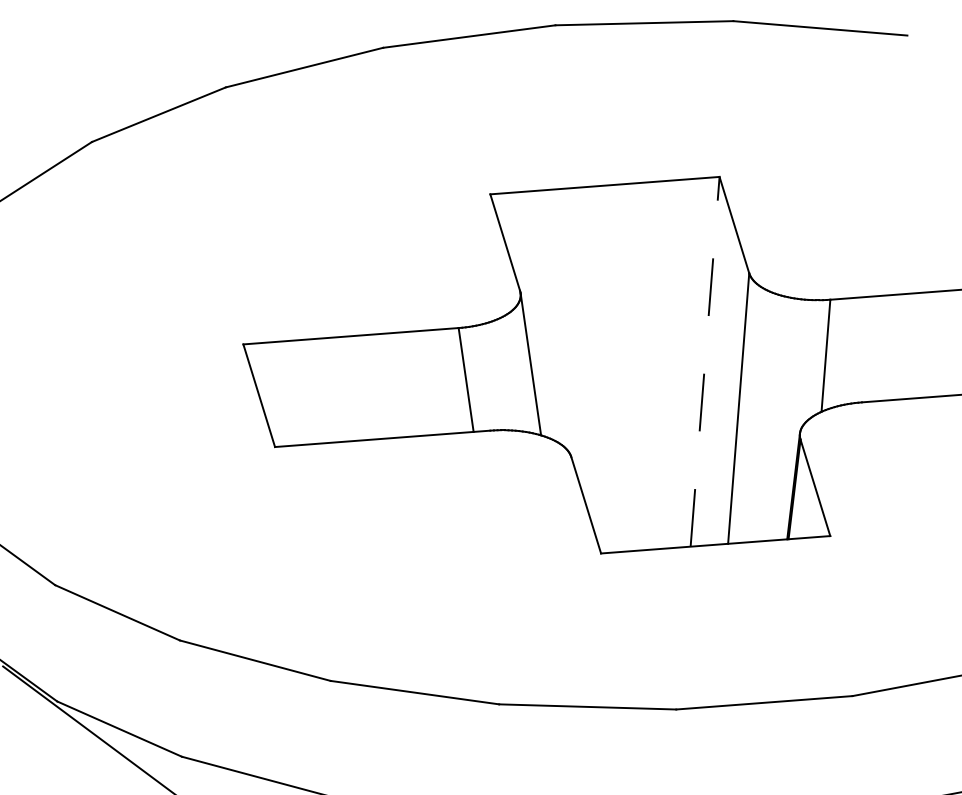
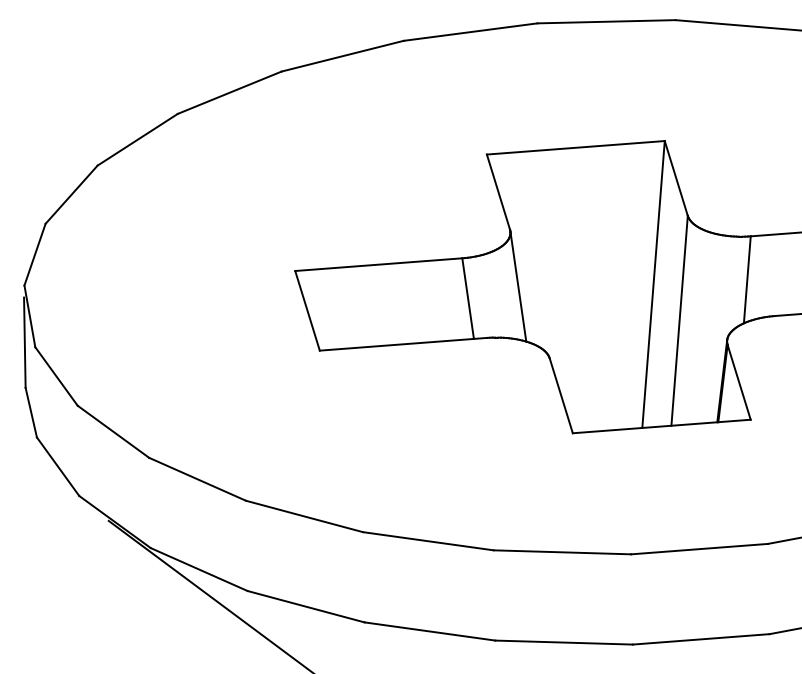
line: (705, 361) -> (653, 284), dashed -> solid

